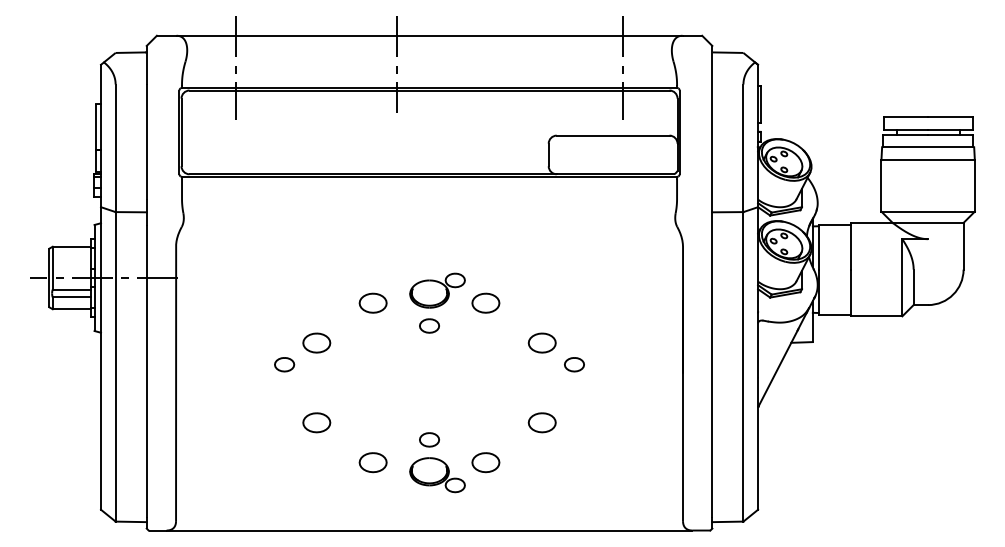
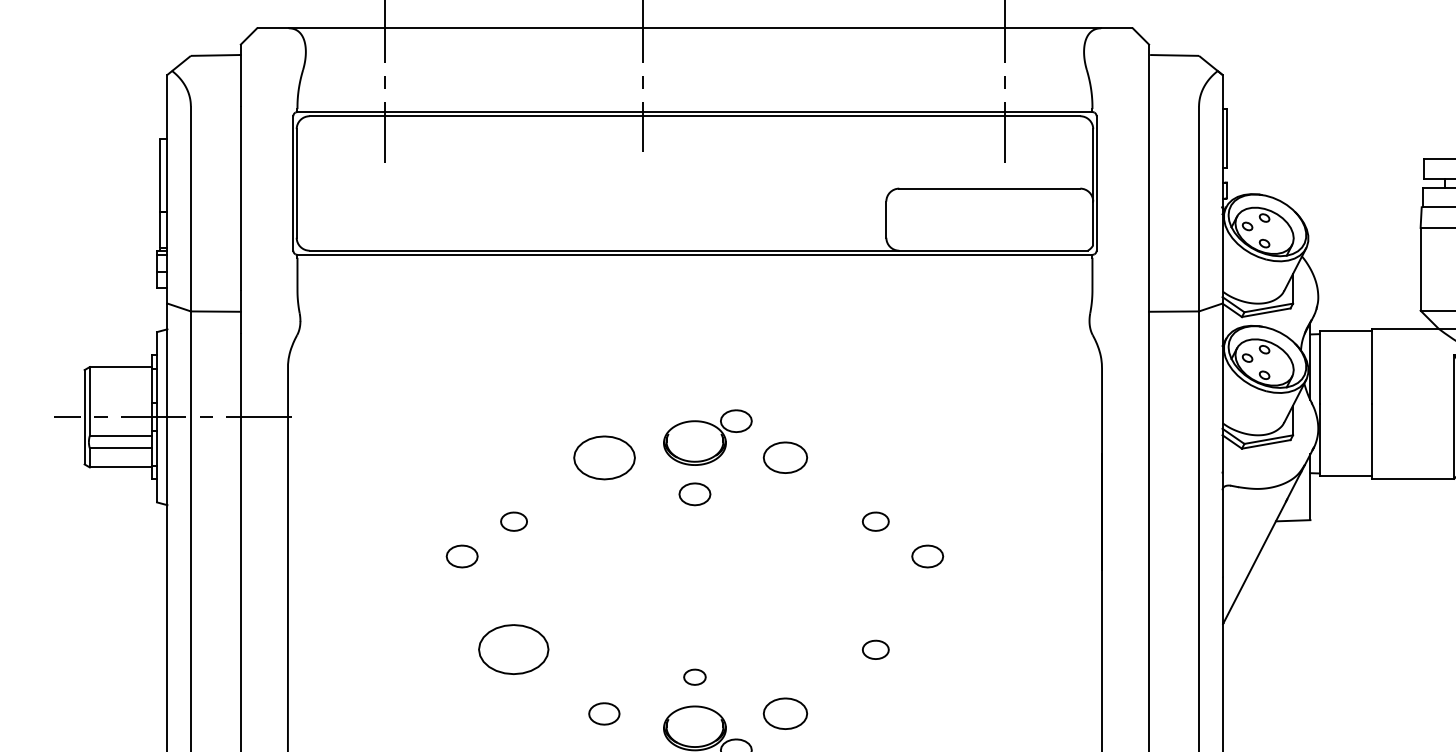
part: (372, 302) -> (603, 456), size x1.4
part: (316, 342) -> (513, 520), size x0.6
part: (541, 342) -> (874, 520), size x0.6
part: (316, 422) -> (513, 649), size x1.6
part: (541, 422) -> (874, 649), size x0.6
part: (429, 439) -> (694, 676), size x0.7
part: (372, 462) -> (603, 713), size x0.7

